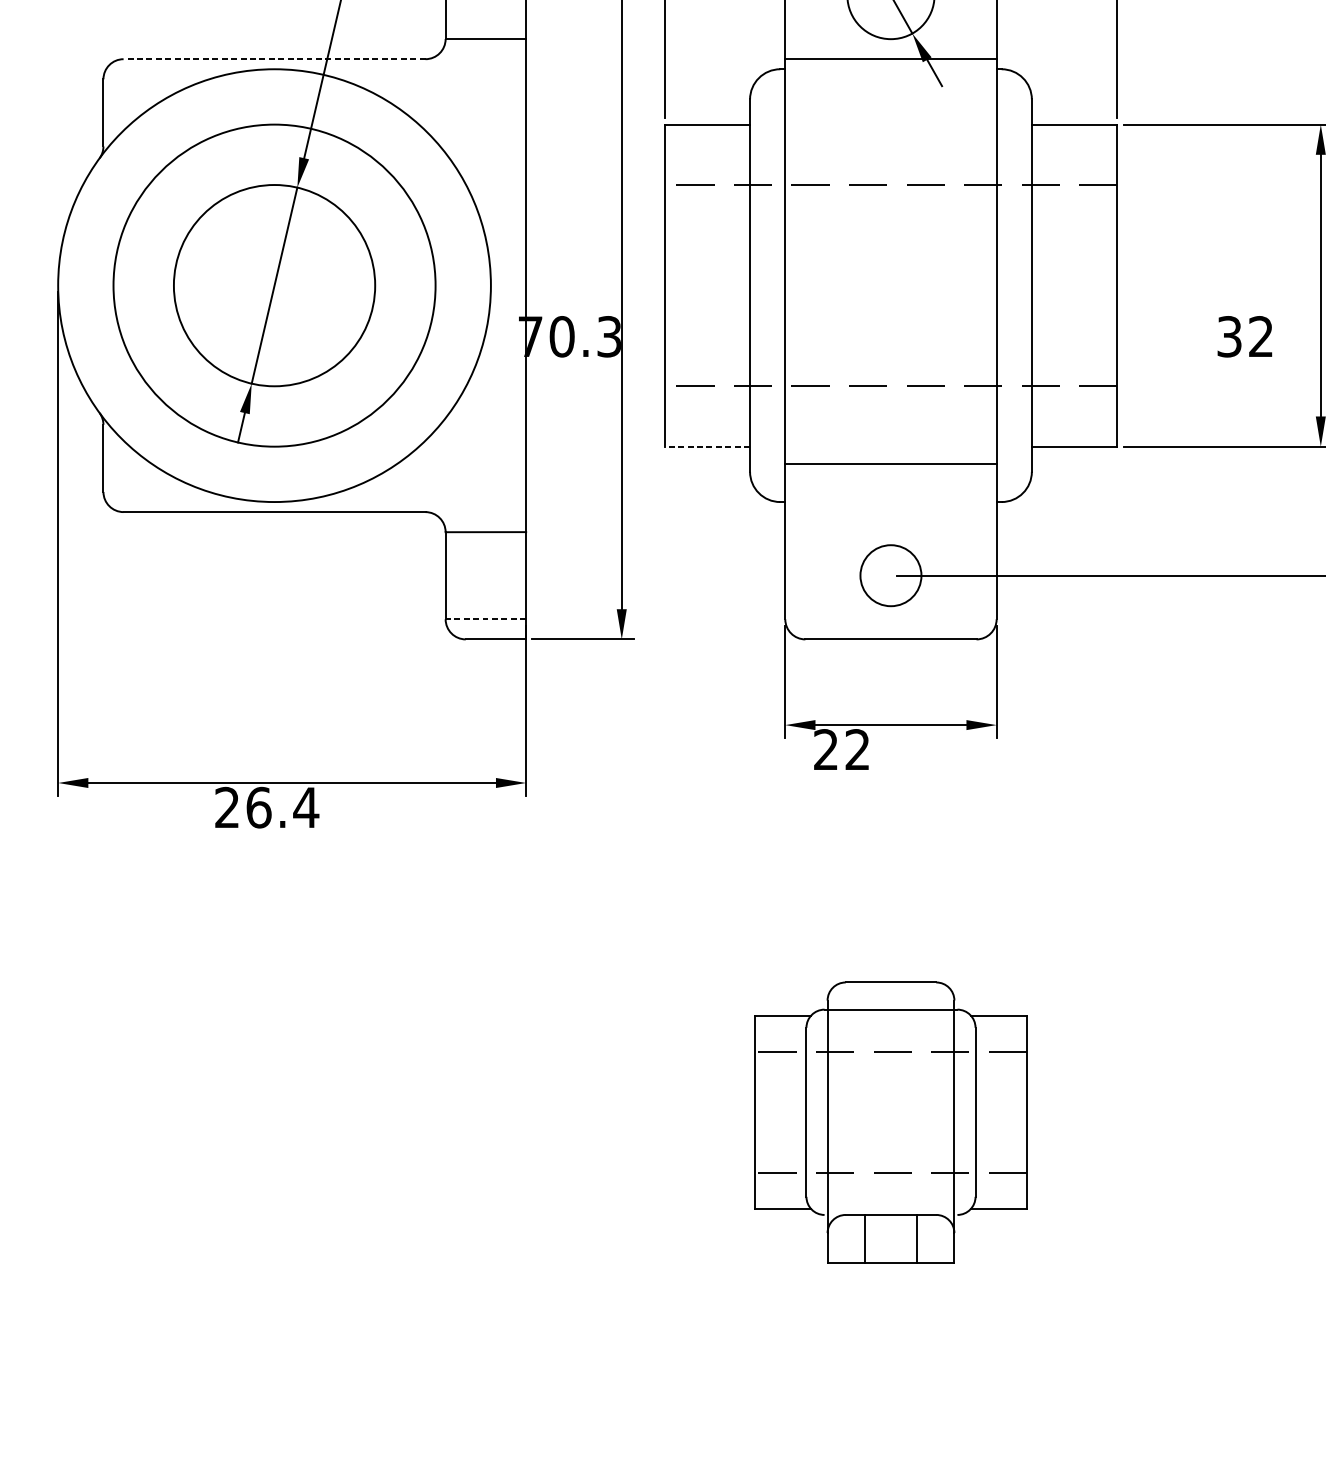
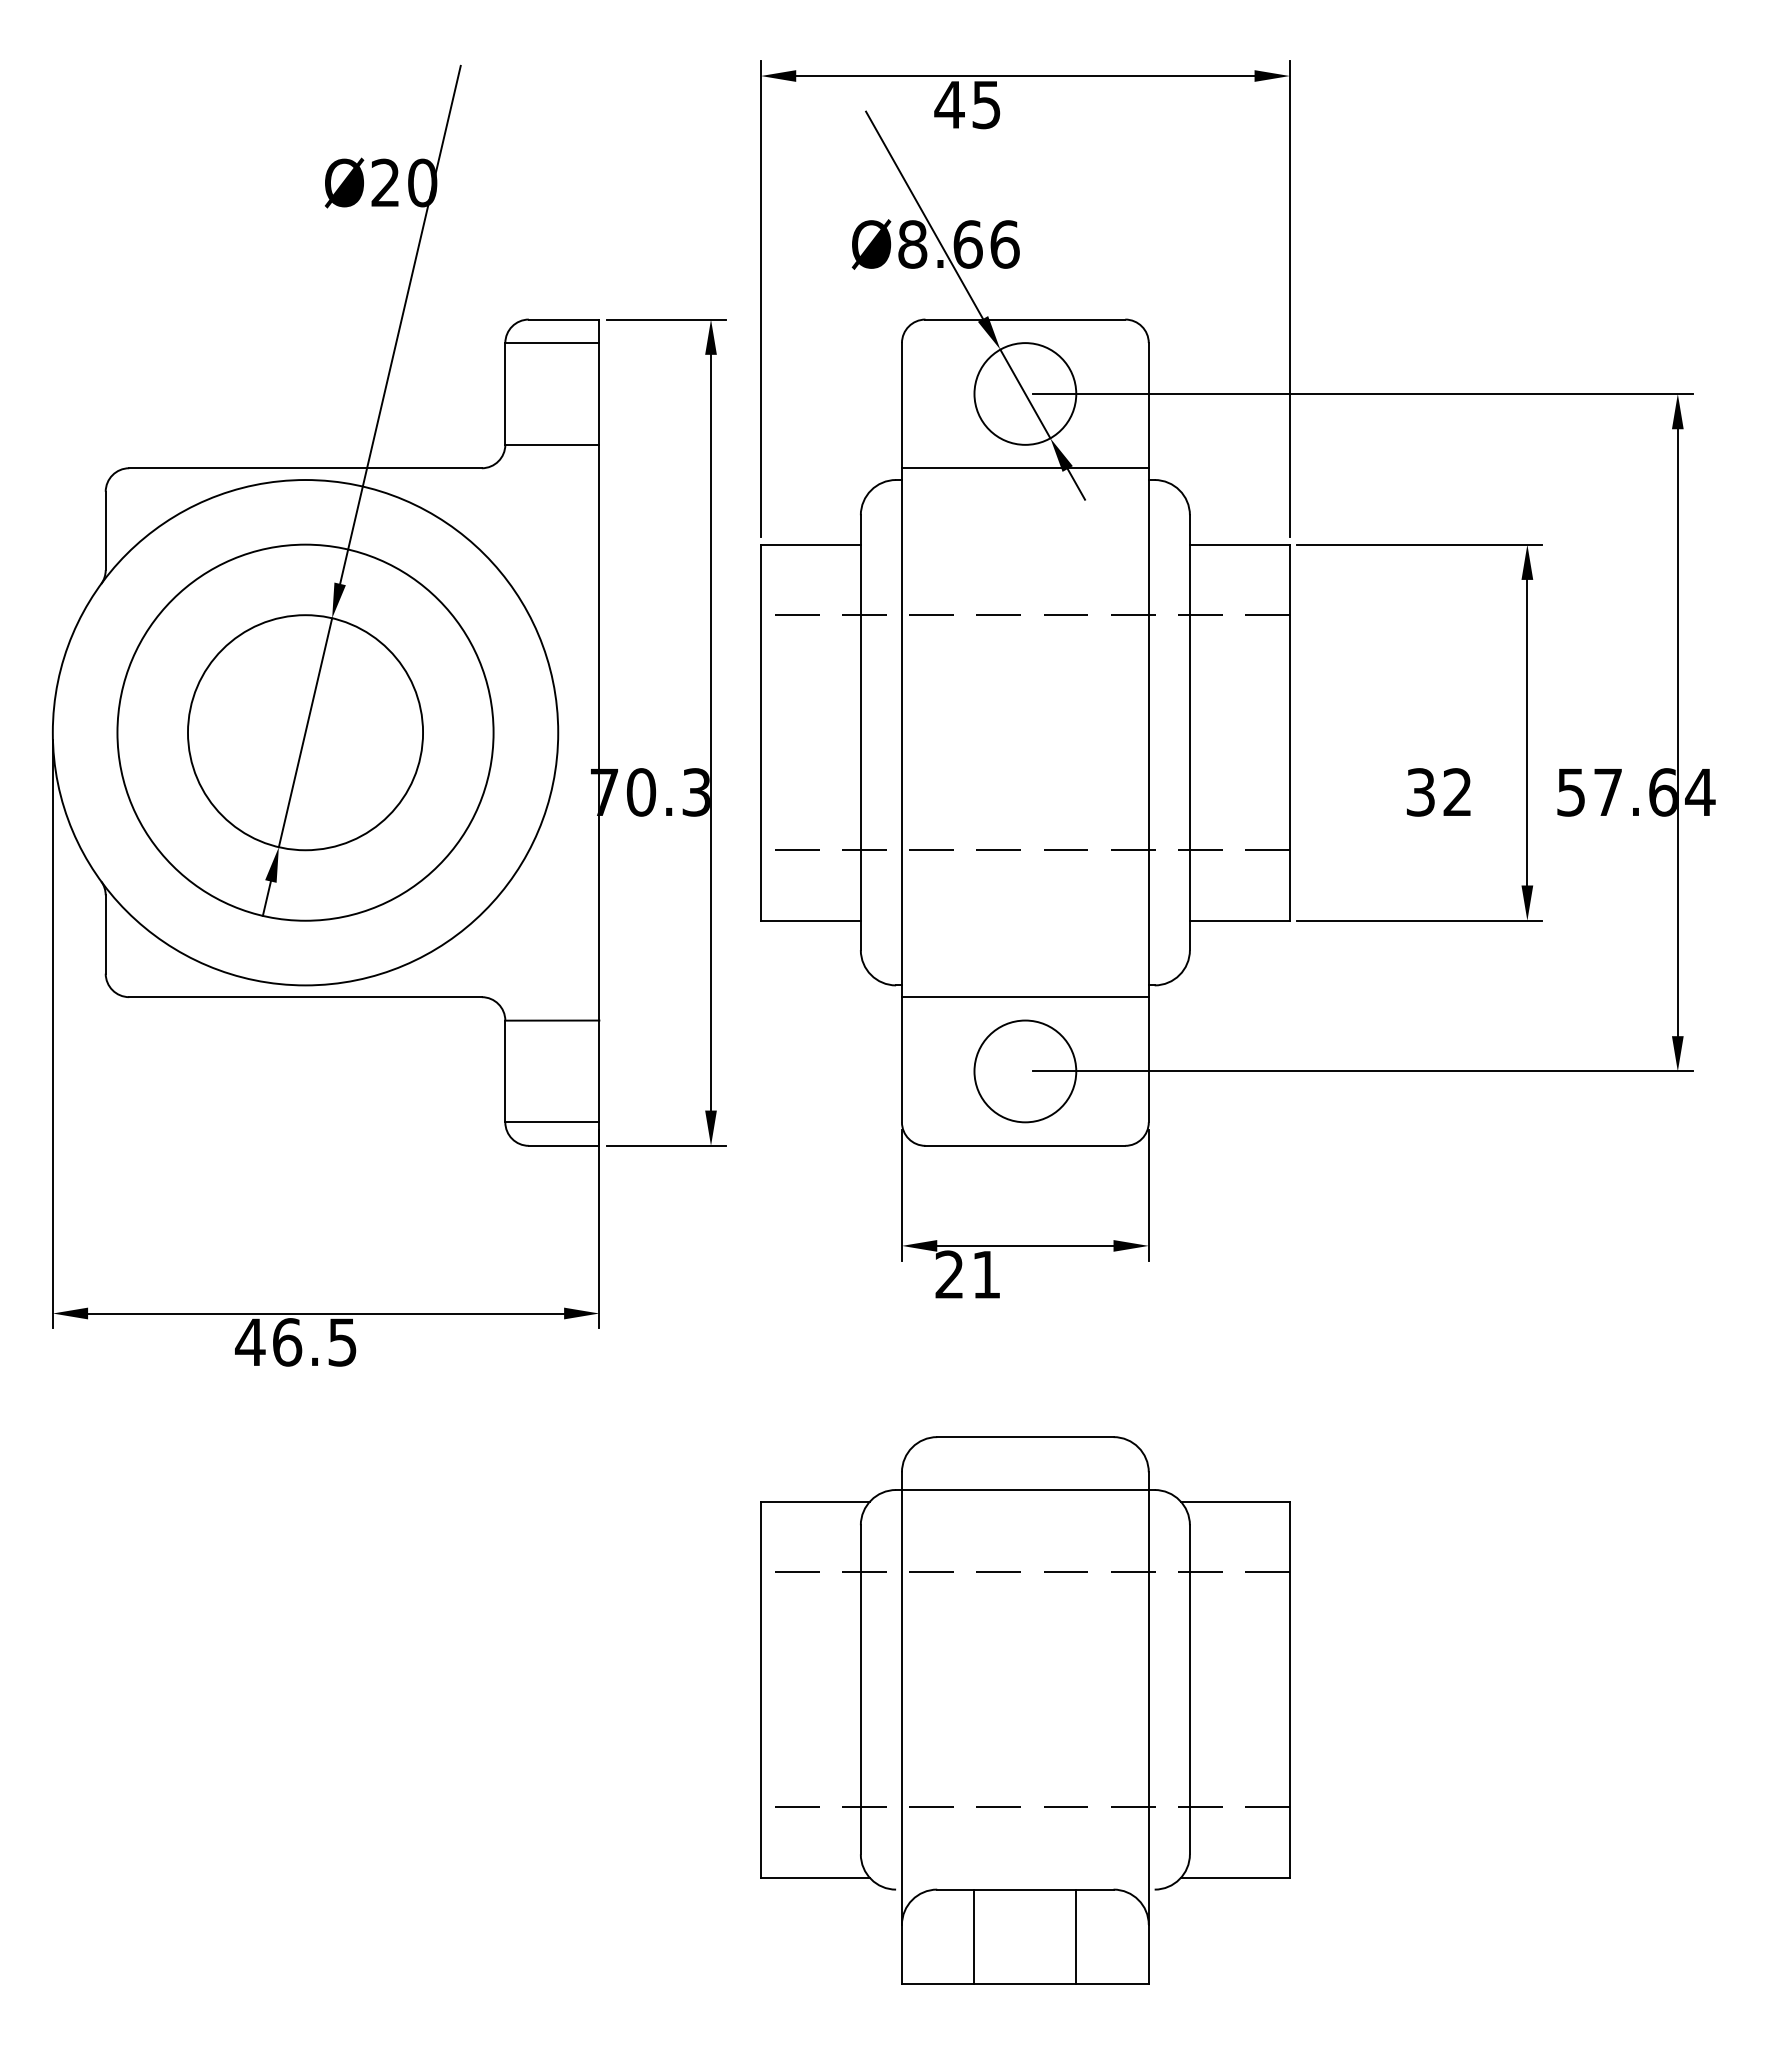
line: (274, 59) -> (305, 468), dashed -> solid
line: (706, 446) -> (810, 920), dashed -> solid
line: (890, 464) -> (1024, 997), moved
circle: (891, 575) -> (1025, 1071), size x1.43
line: (485, 619) -> (551, 1122), dashed -> solid
text: (856, 749) -> (985, 1274), 22 -> 21
text: (266, 807) -> (296, 1342), 26.4 -> 46.5
part: (891, 1122) -> (1025, 1710), size x1.67

